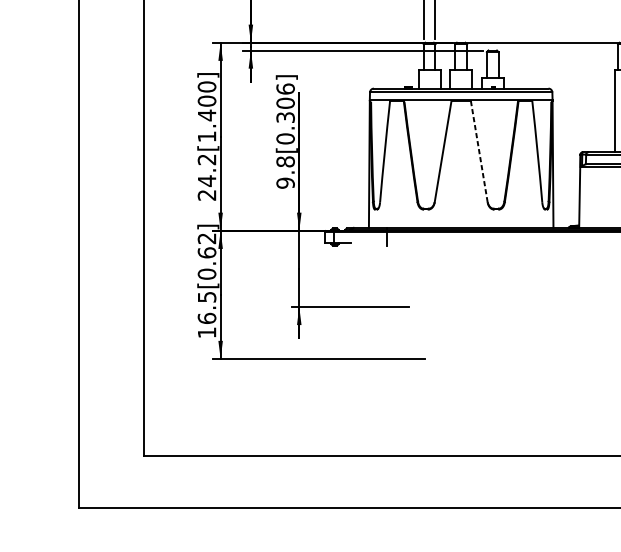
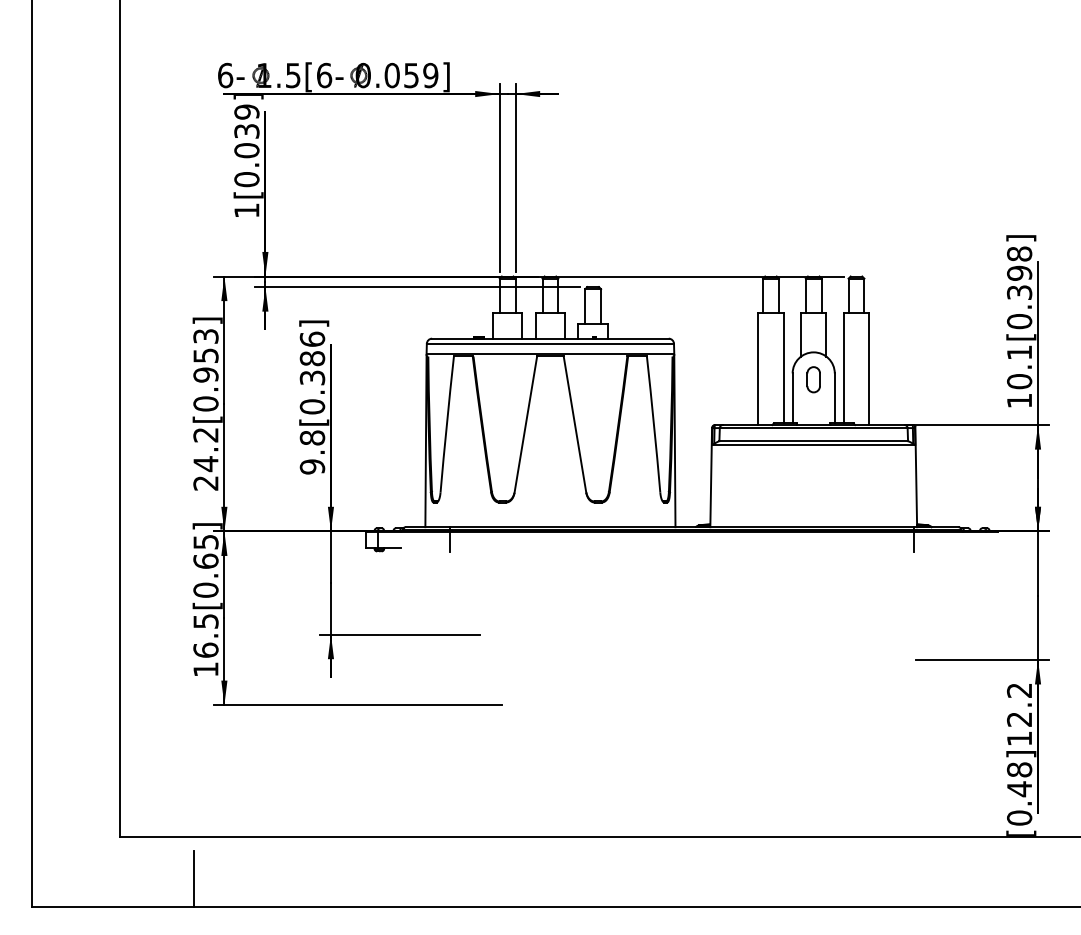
text: (285, 103) -> (312, 358), 9.8[0.306] -> 9.8[0.386]
text: (206, 111) -> (205, 369), 24.2[1.400] -> 24.2[0.953]
line: (479, 151) -> (575, 424), dashed -> solid
text: (206, 238) -> (205, 542), 16.5[0.62] -> 16.5[0.65]
line: (197, 487) -> (193, 879), added

